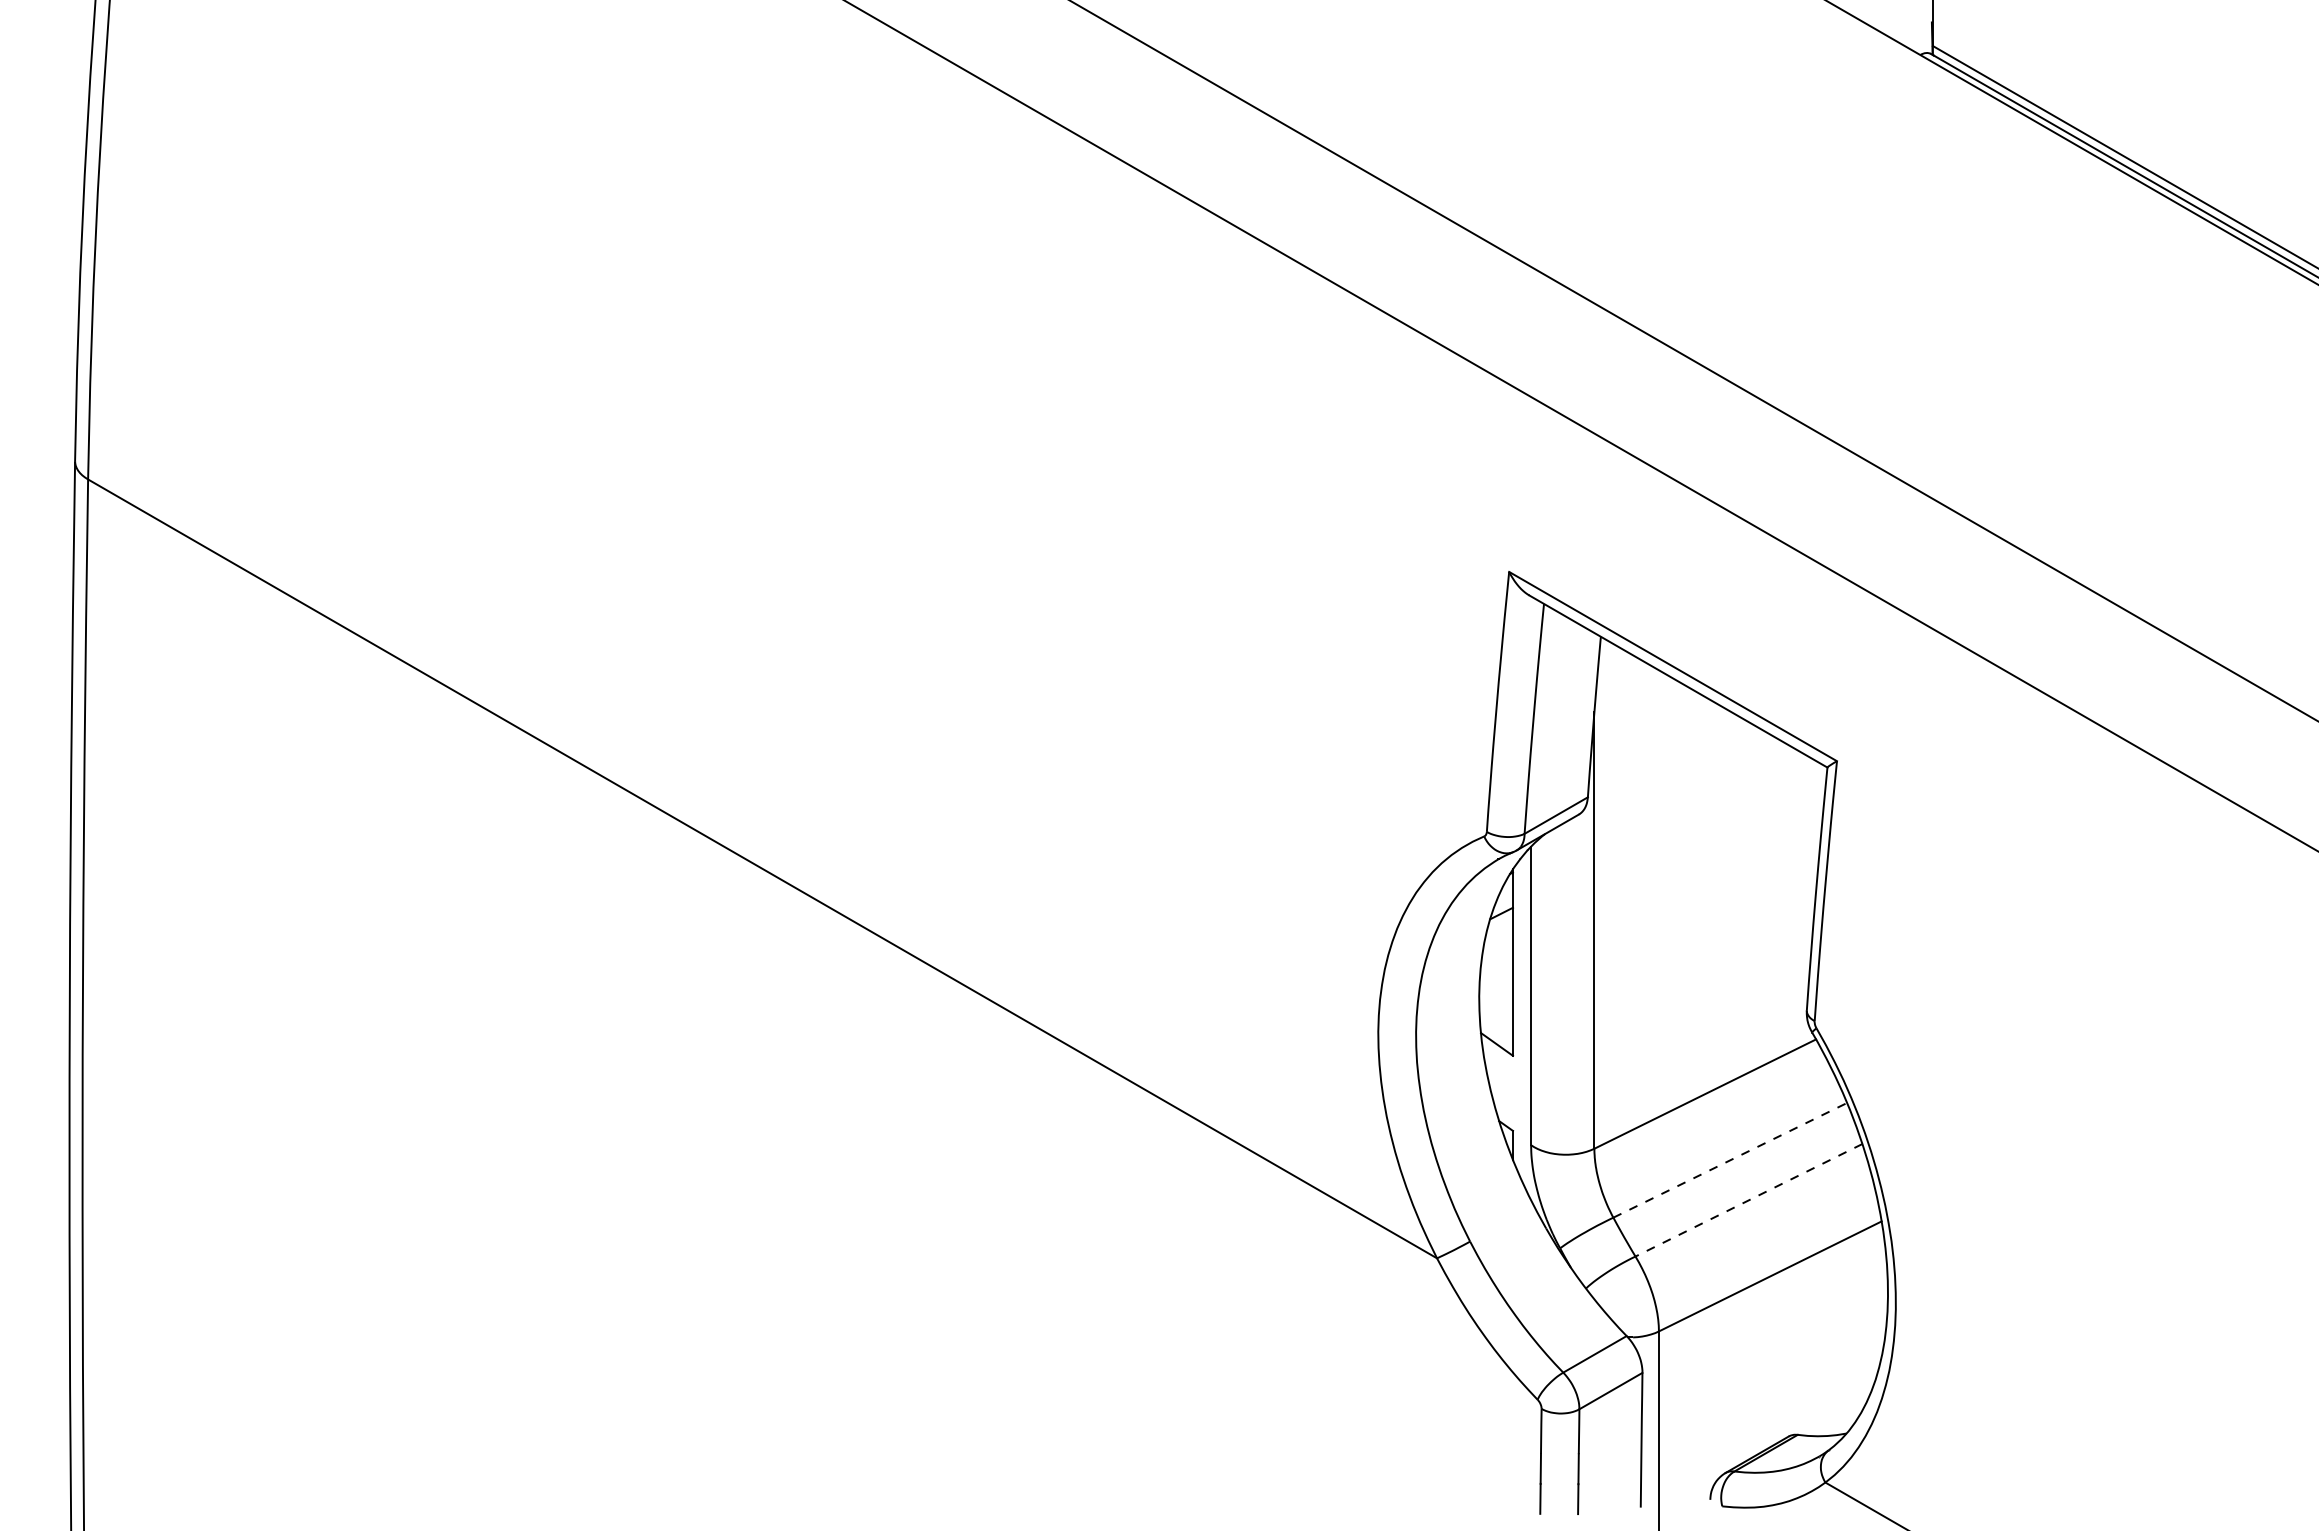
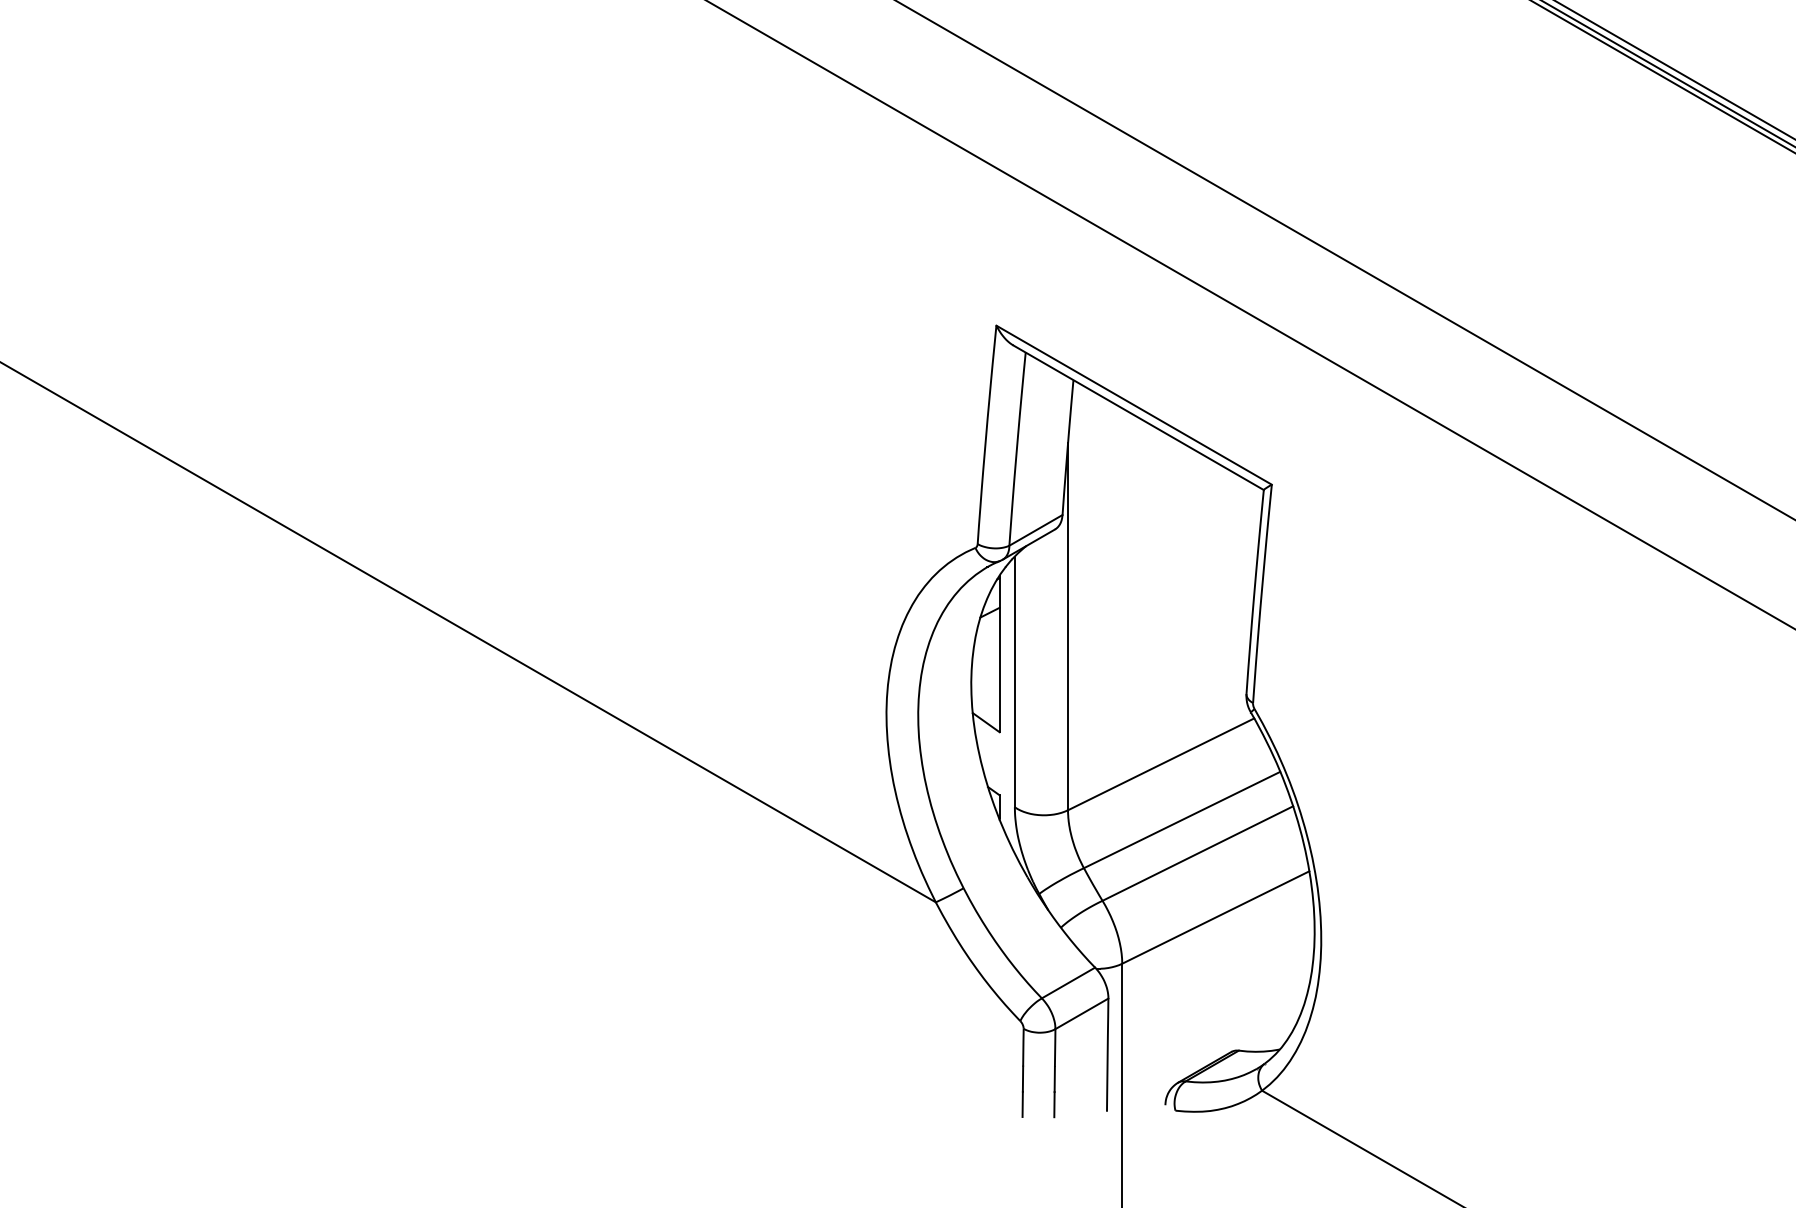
line: (1730, 1160) -> (1182, 820), dashed -> solid
line: (1748, 1200) -> (1197, 853), dashed -> solid

